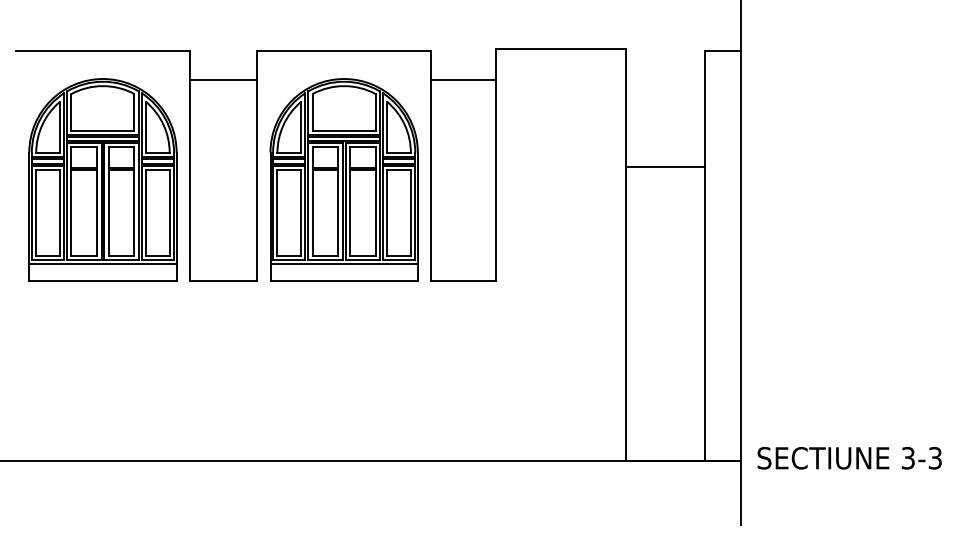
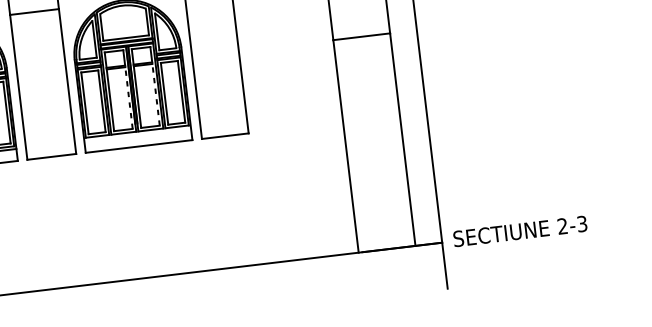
line: (338, 213) -> (129, 98), solid -> dashed
line: (375, 213) -> (155, 95), solid -> dashed
line: (343, 264) -> (137, 134), removed
text: (907, 458) -> (562, 226), 3-3 -> 2-3

